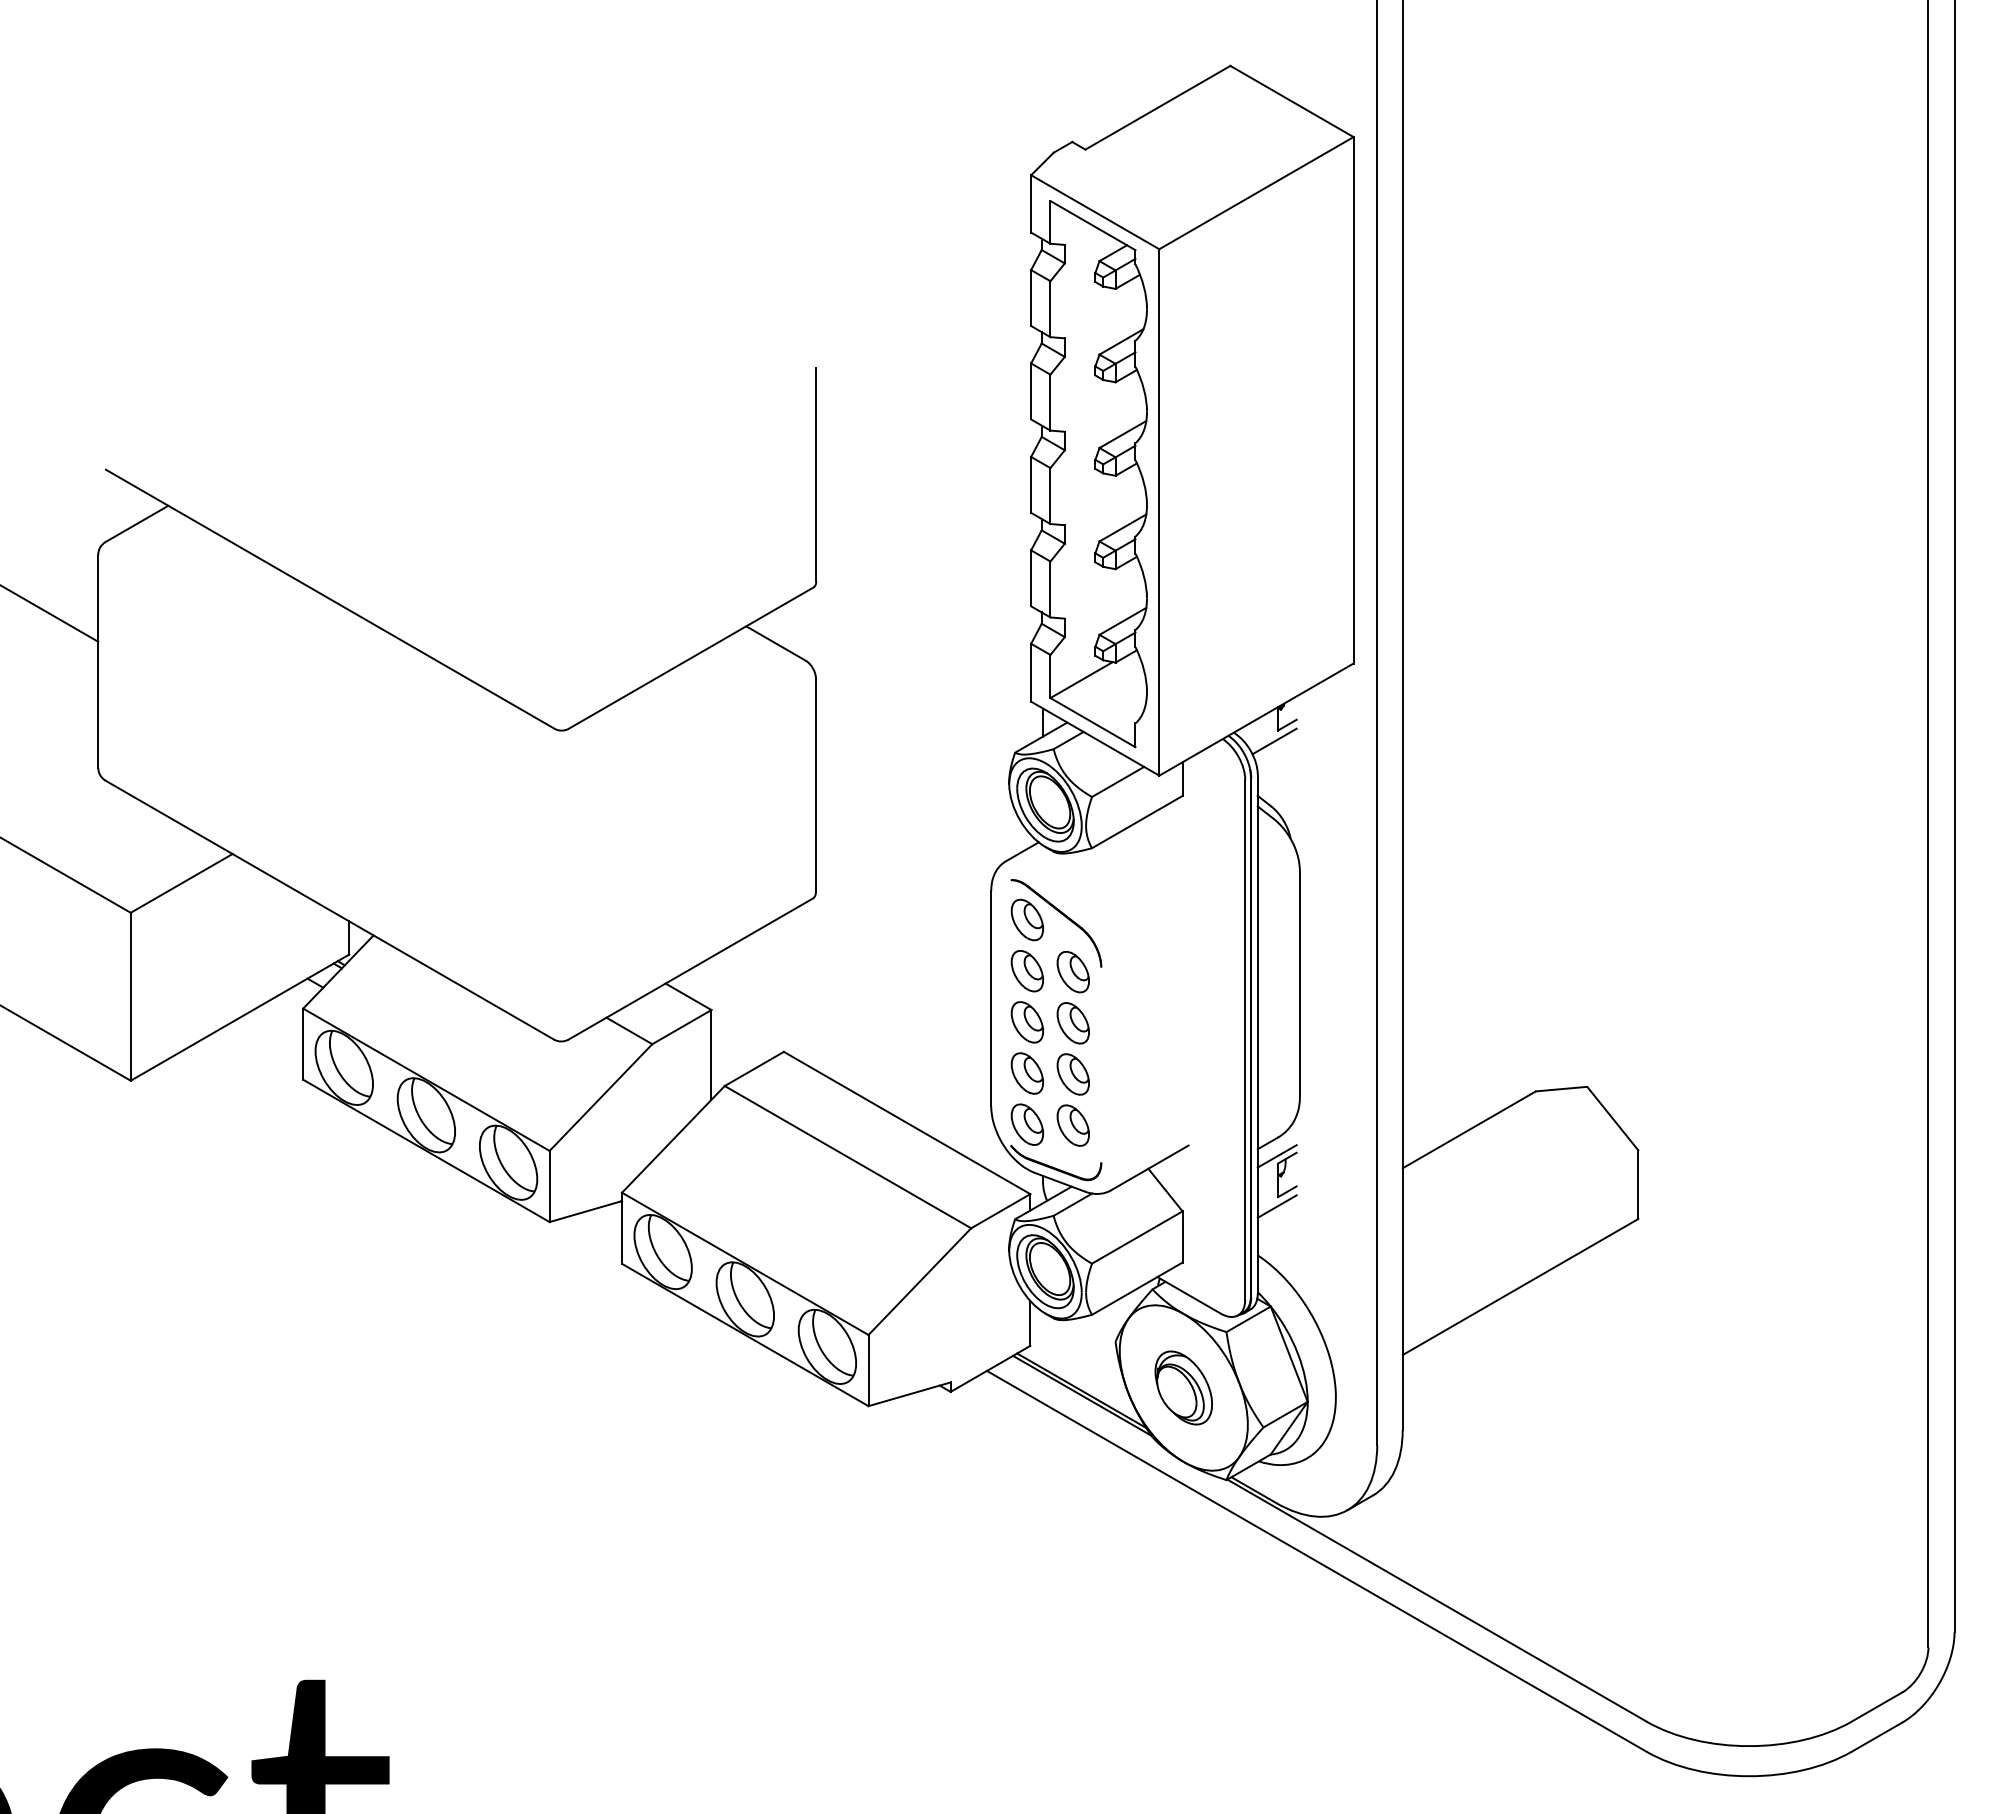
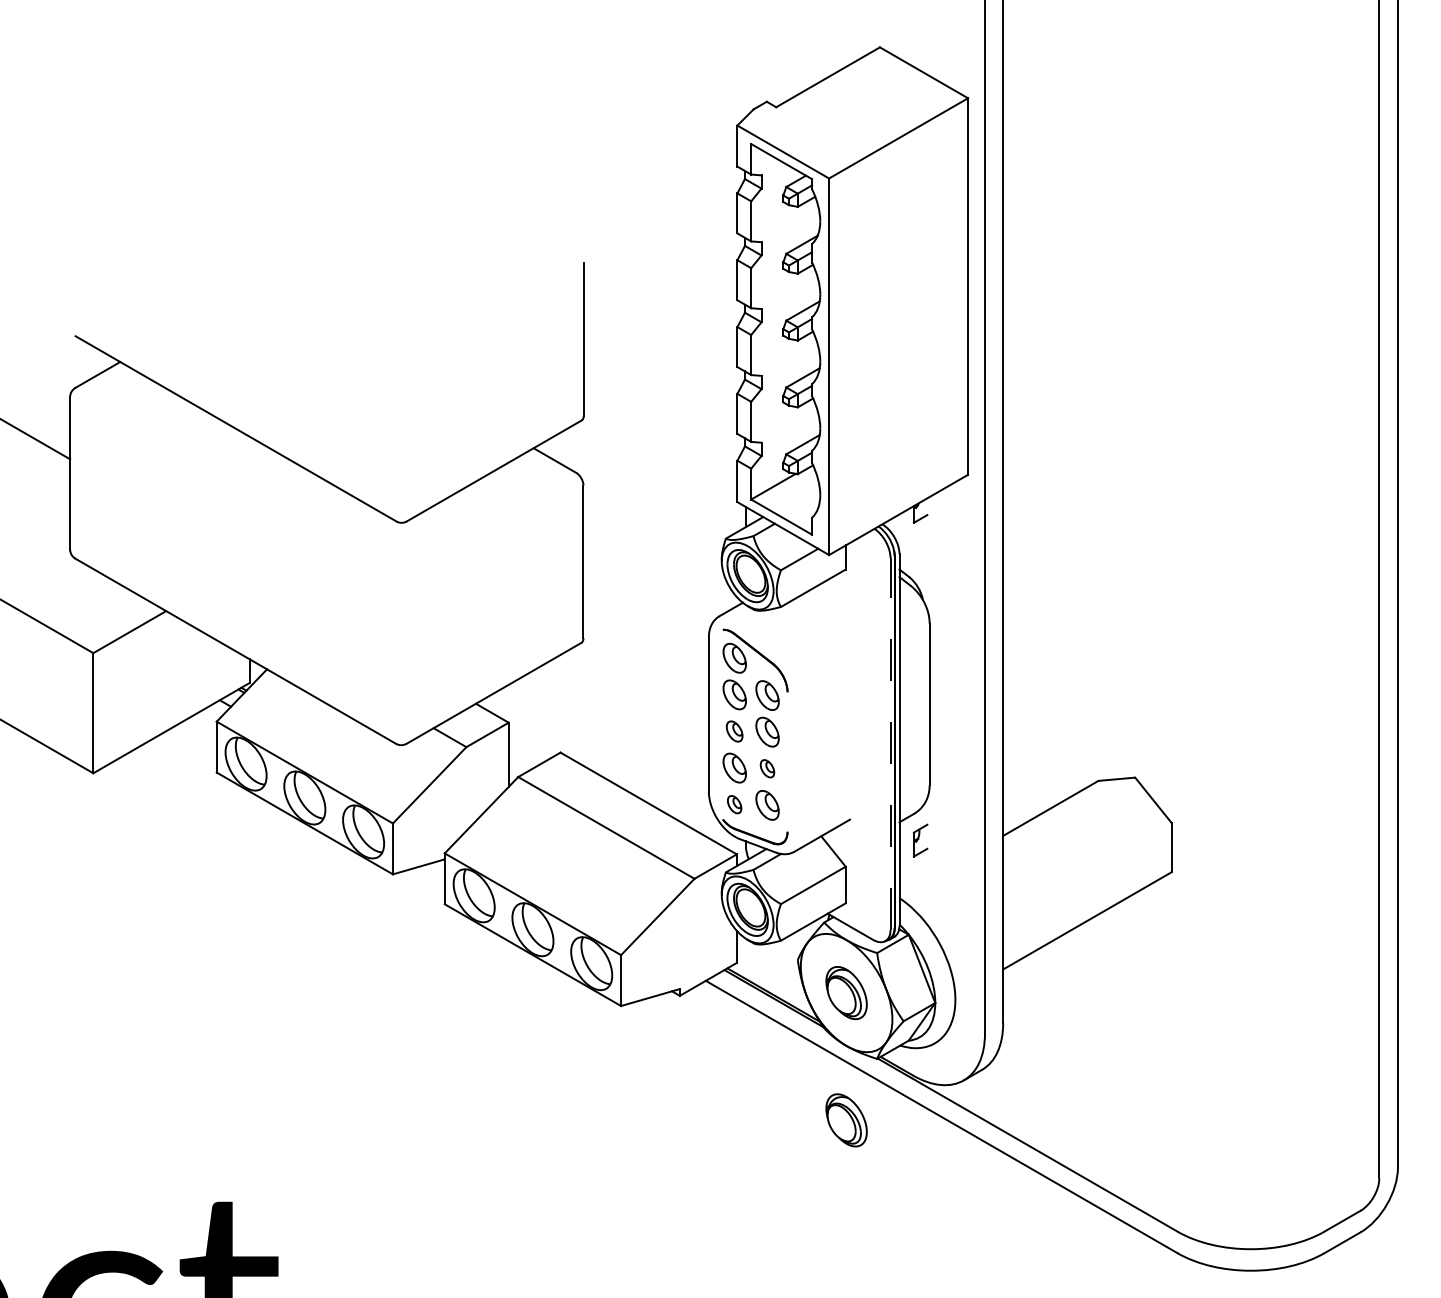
line: (1274, 741) -> (911, 530), removed
part: (1026, 1022) -> (734, 731), size x0.7
line: (1245, 1039) -> (890, 743), solid -> dashed
part: (1072, 1074) -> (766, 768), size x0.6
part: (1026, 1124) -> (734, 804), size x0.6
line: (1276, 1156) -> (912, 827), removed
line: (1276, 1206) -> (912, 863), removed
part: (1183, 1565) -> (846, 1120), added

